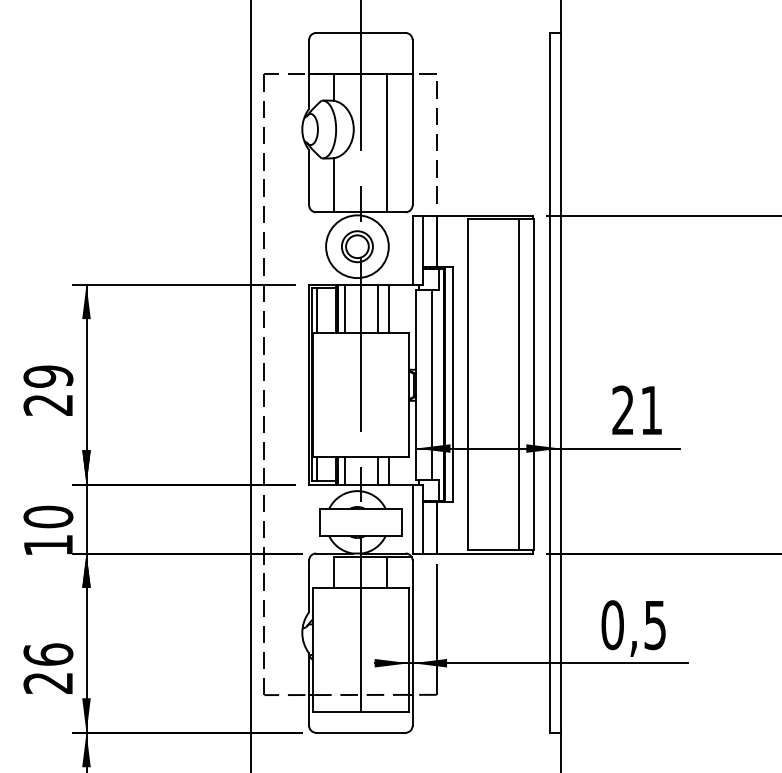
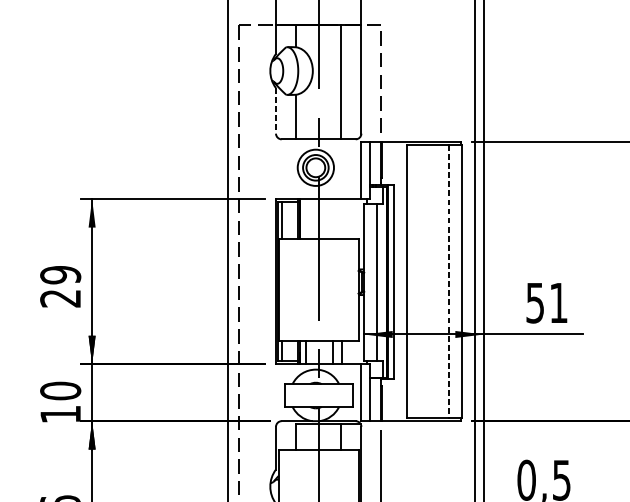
line: (309, 177) -> (276, 110), solid -> dashed
circle: (357, 246) -> (315, 167), size x0.7
line: (345, 308) -> (305, 218), removed
line: (378, 308) -> (333, 218), removed
line: (388, 308) -> (341, 218), removed
line: (519, 385) -> (449, 282), solid -> dashed
text: (622, 410) -> (534, 303), 21 -> 51

